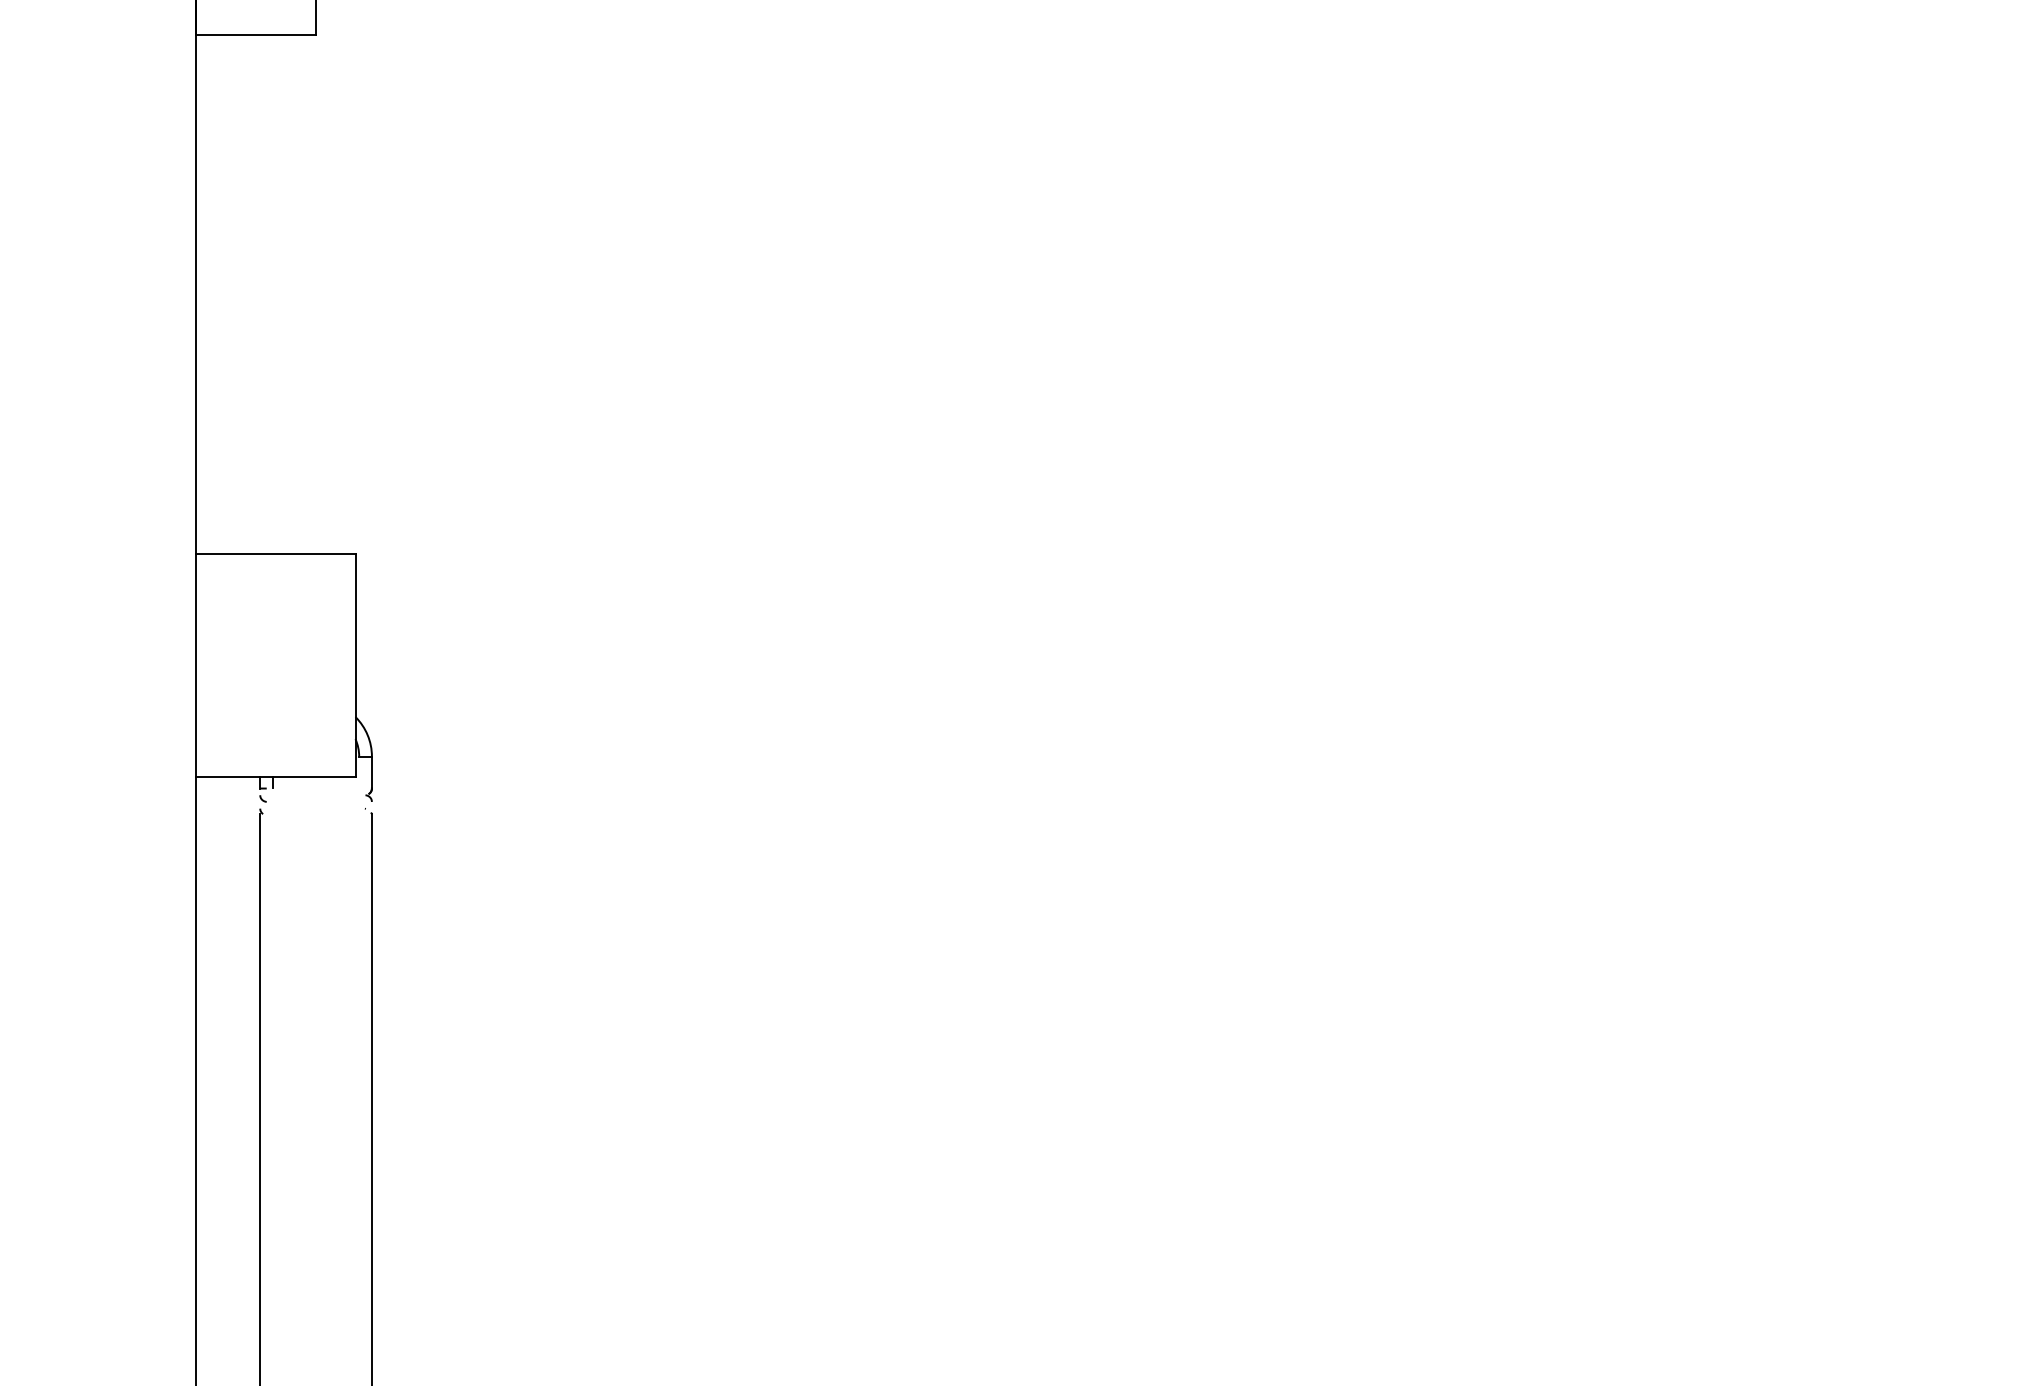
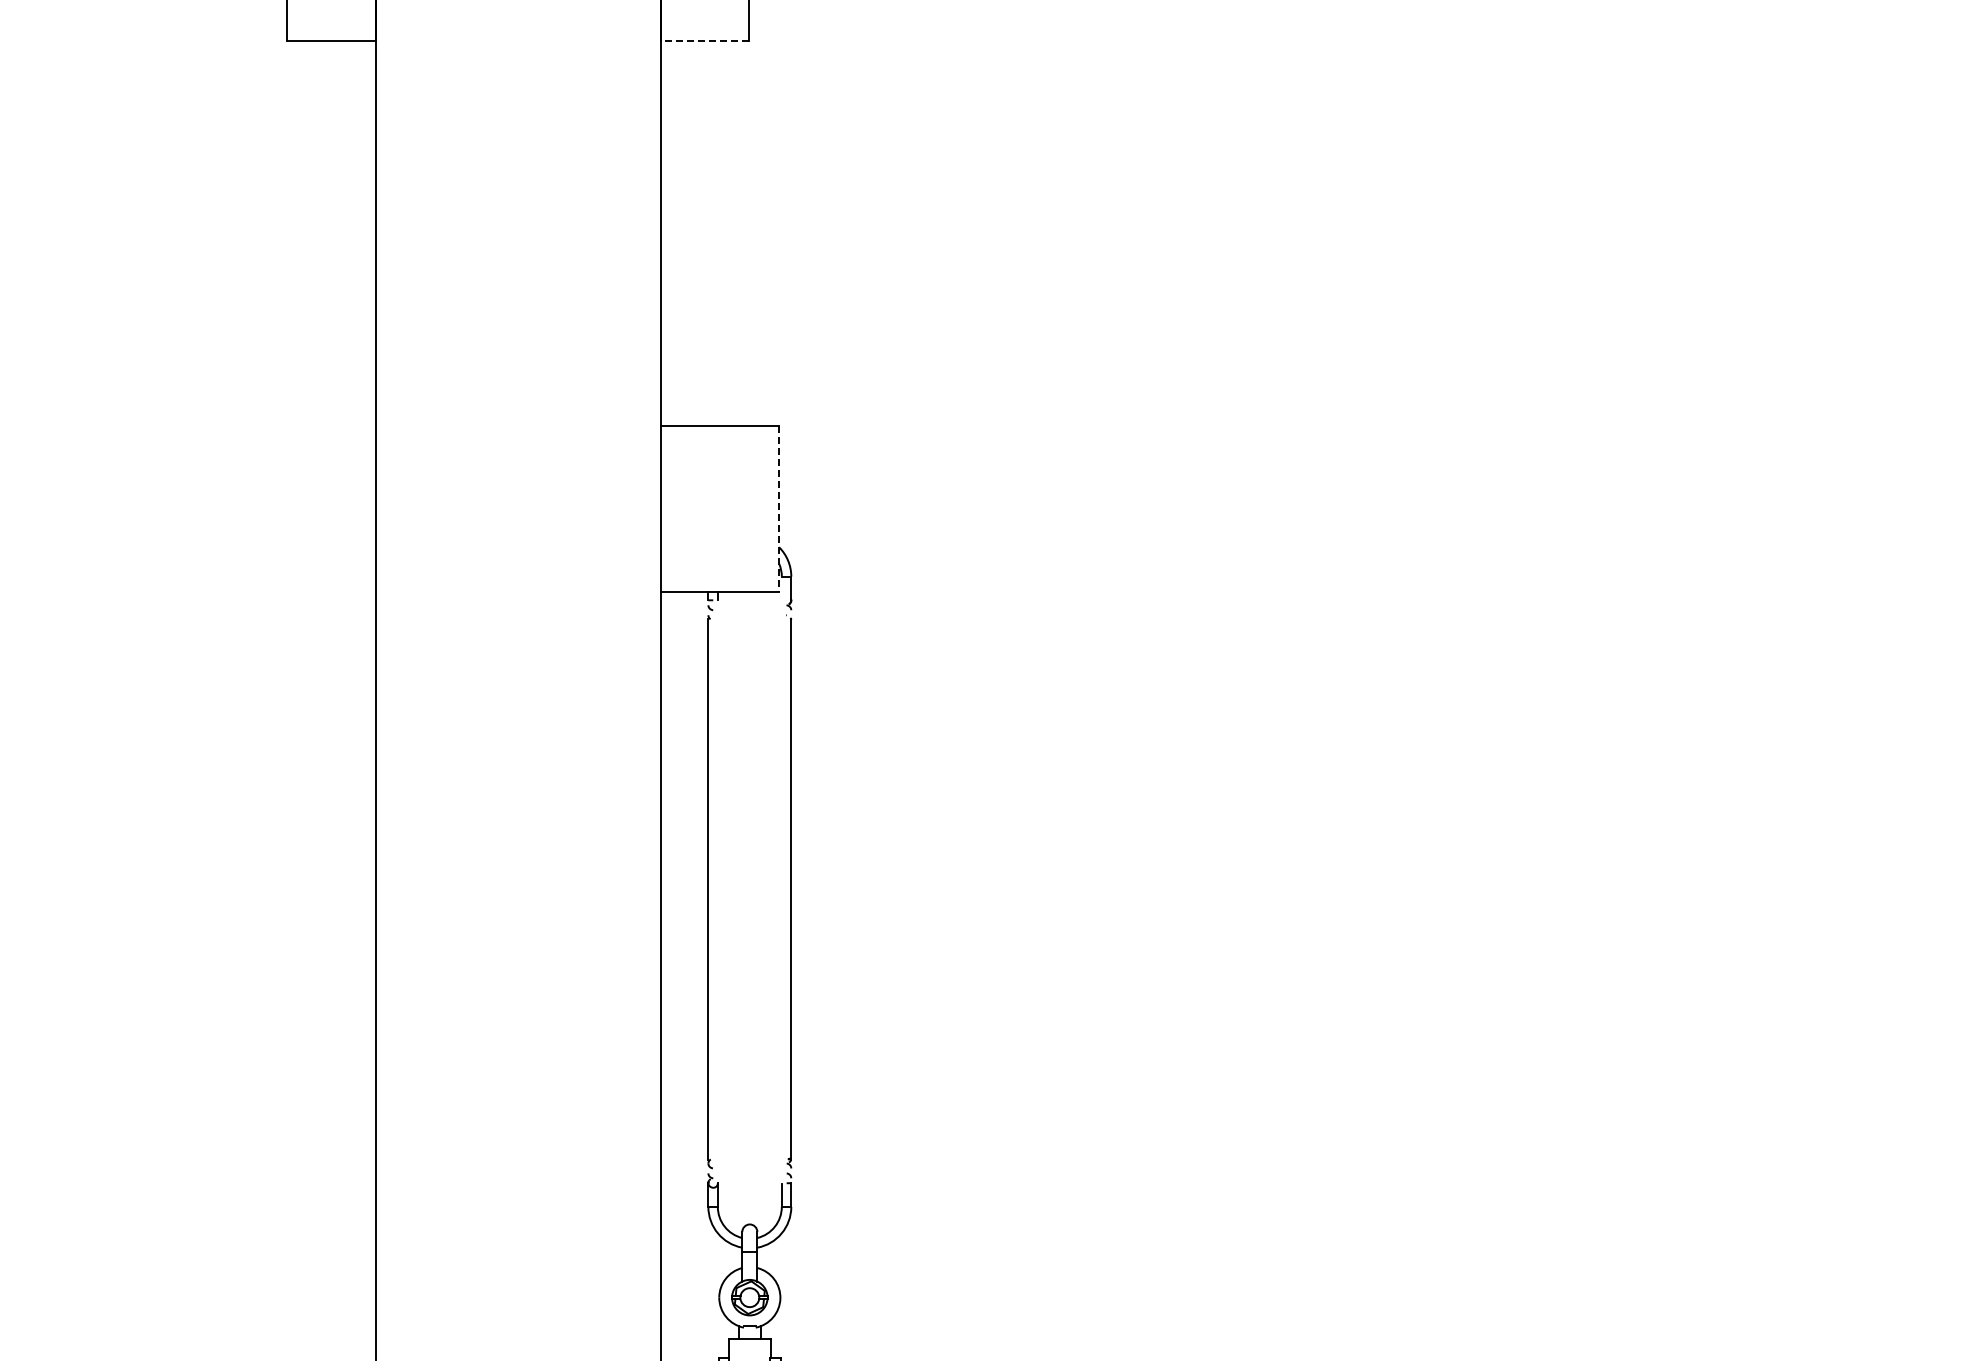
line: (254, 35) -> (704, 41), solid -> dashed
line: (356, 666) -> (779, 509), solid -> dashed

